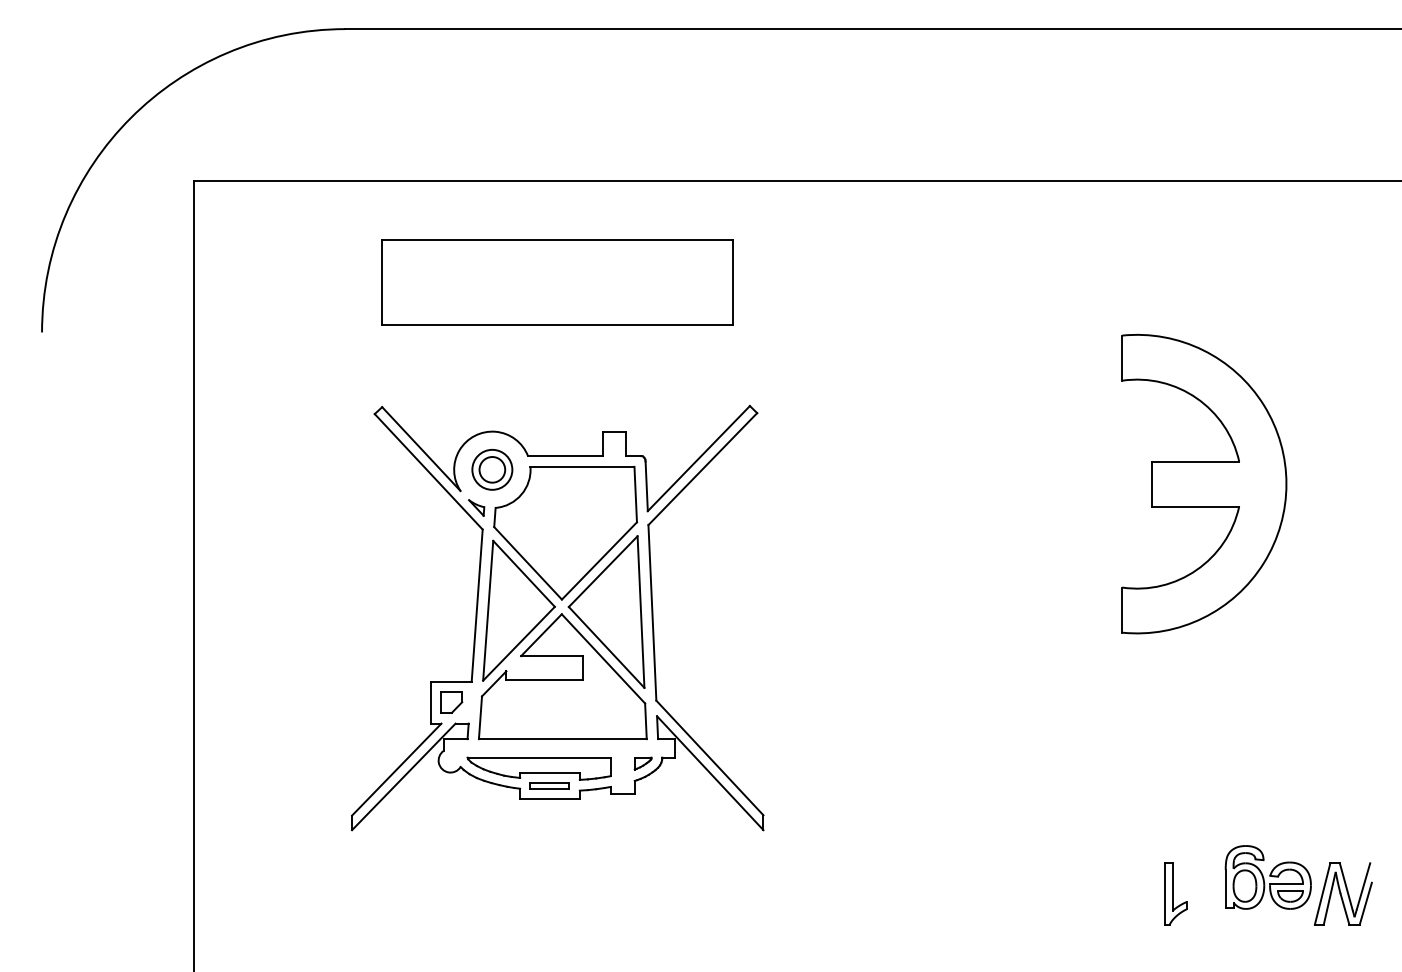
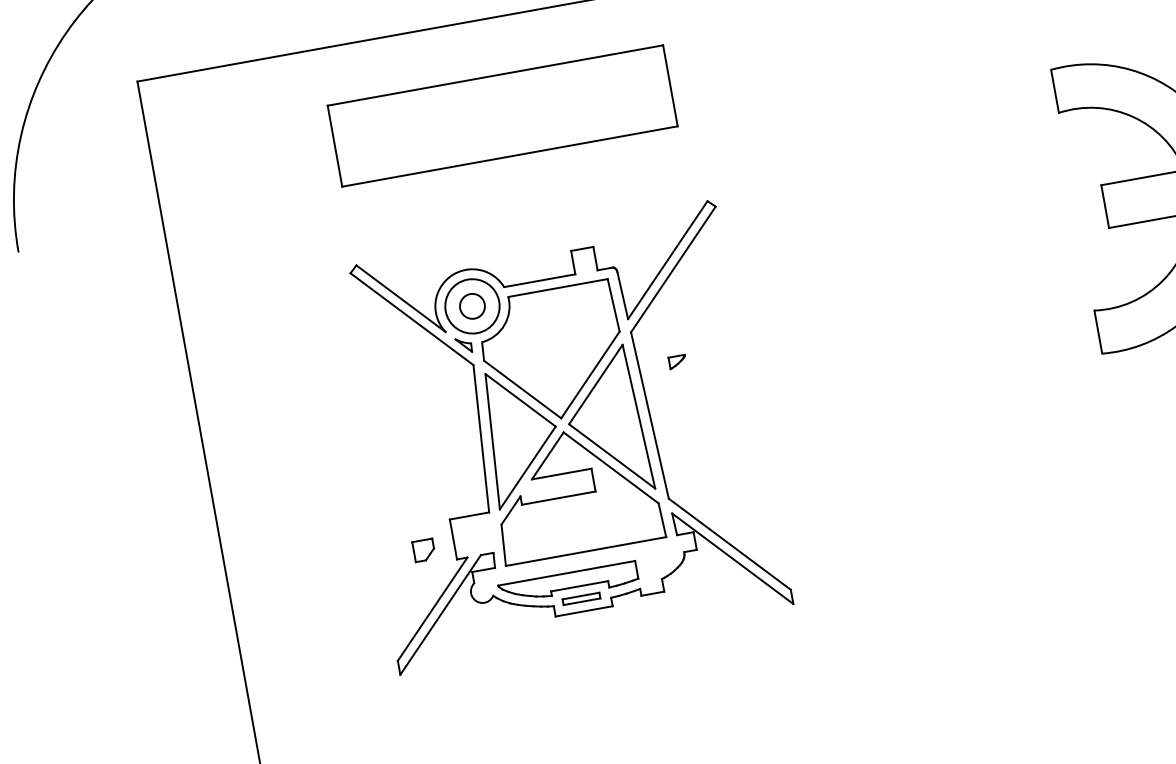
circle: (492, 469) -> (472, 306), size x1.4
part: (451, 702) -> (423, 550), moved
part: (642, 763) -> (676, 361), moved

